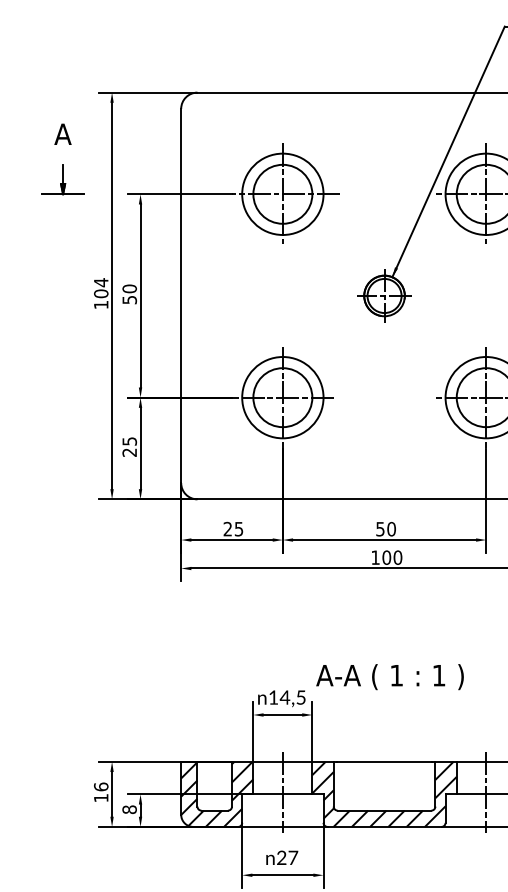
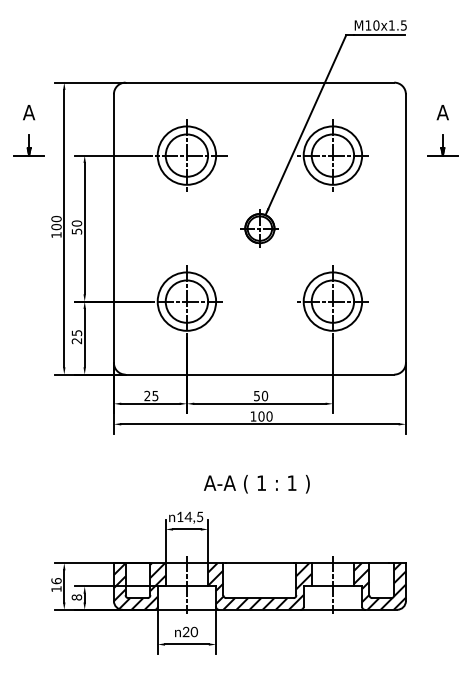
text: (101, 281) -> (56, 218), 104 -> 100
text: (389, 677) -> (256, 484), moved
text: (292, 858) -> (193, 632), 27 -> 20

